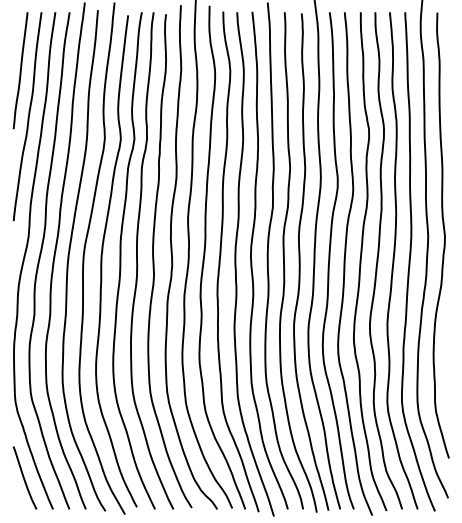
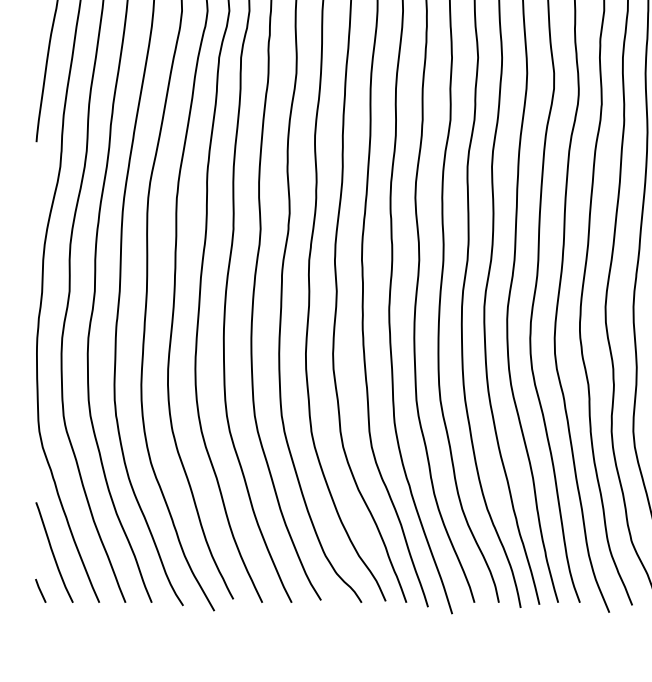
line: (16, 501) -> (40, 590), added

